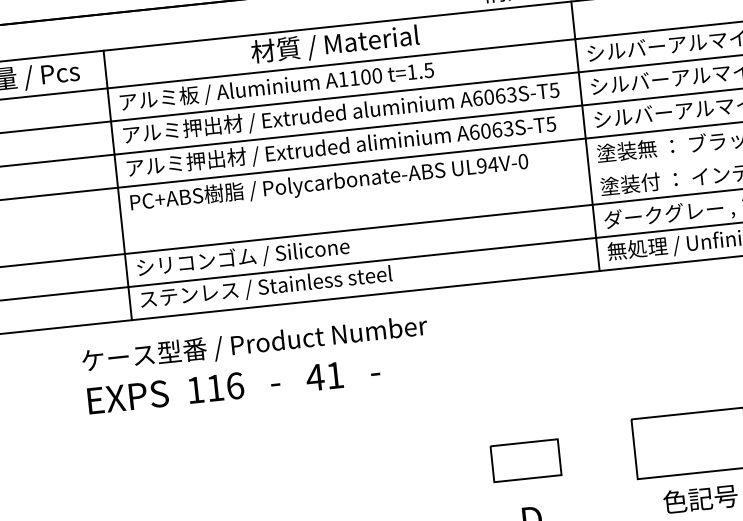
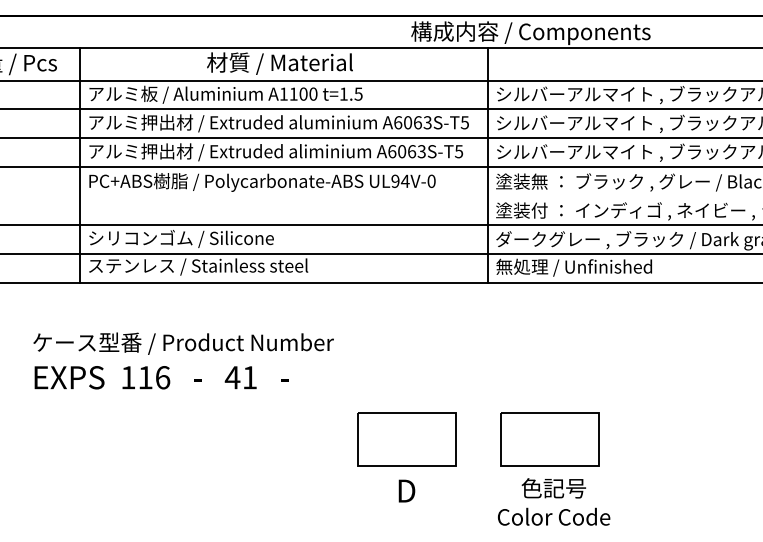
text: (256, 363) -> (183, 360), moved
part: (525, 460) -> (406, 439), size x1.67

